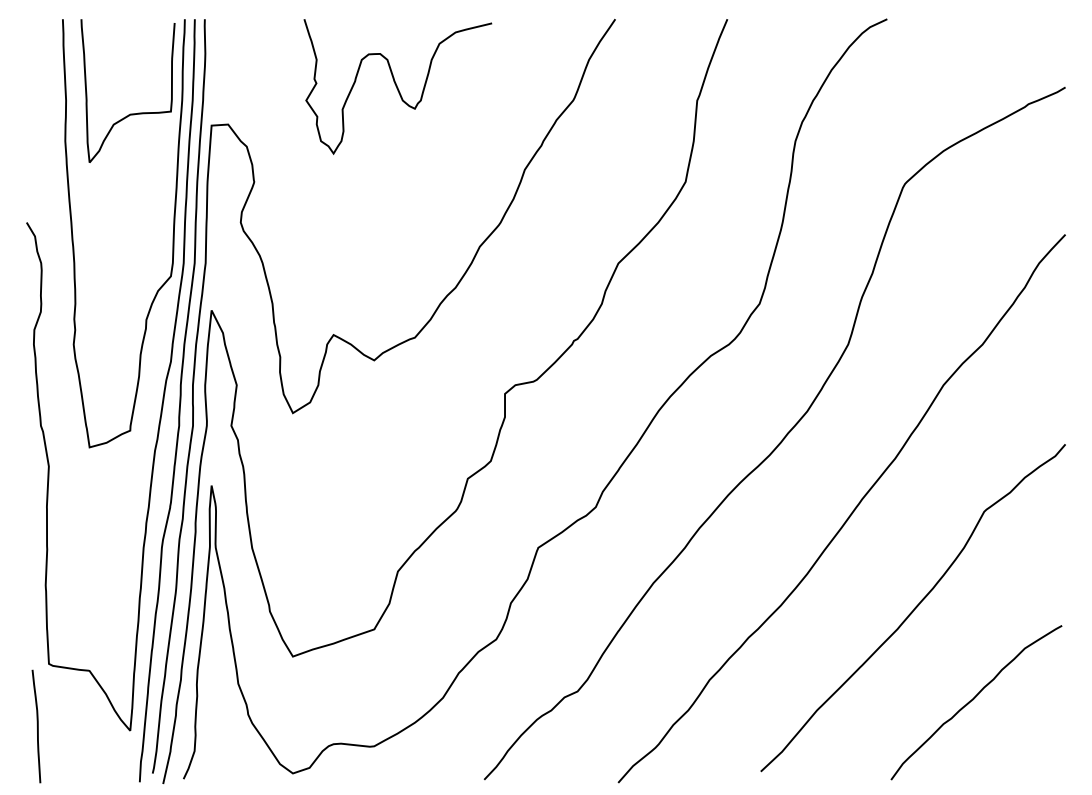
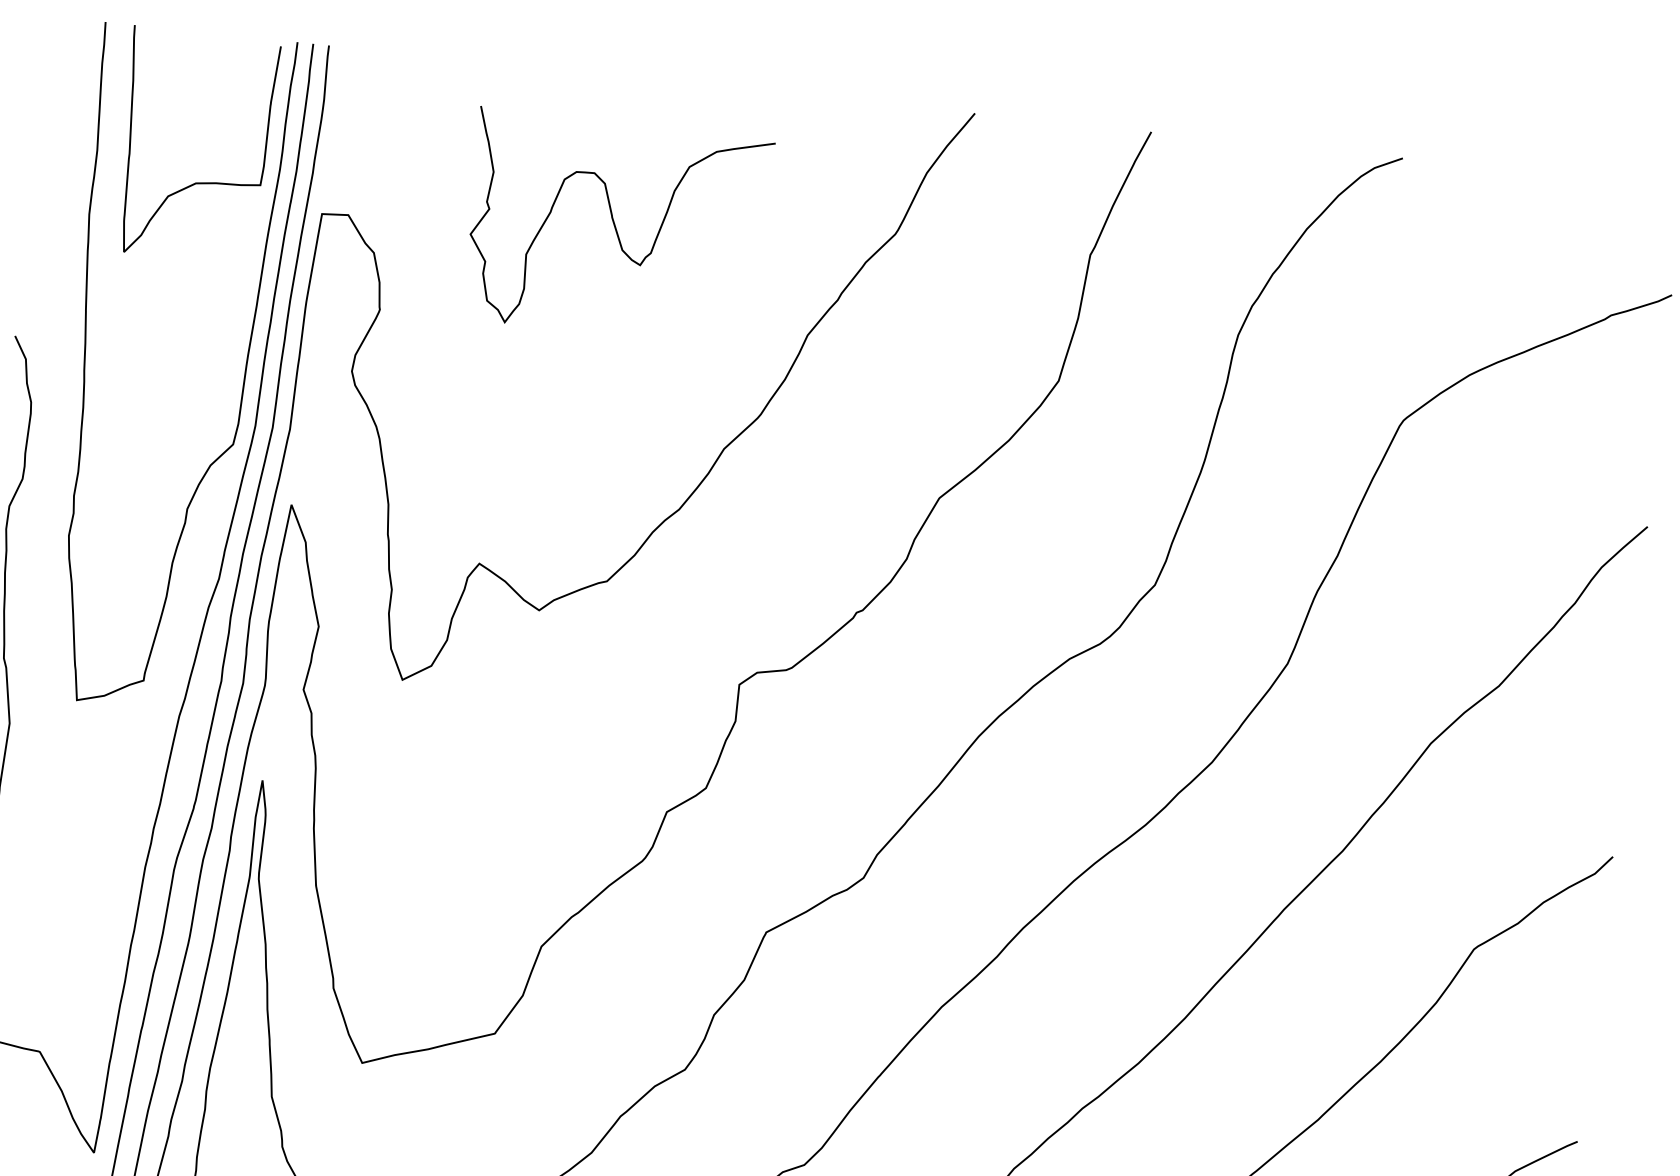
curve: (397, 86) -> (616, 227), moved

